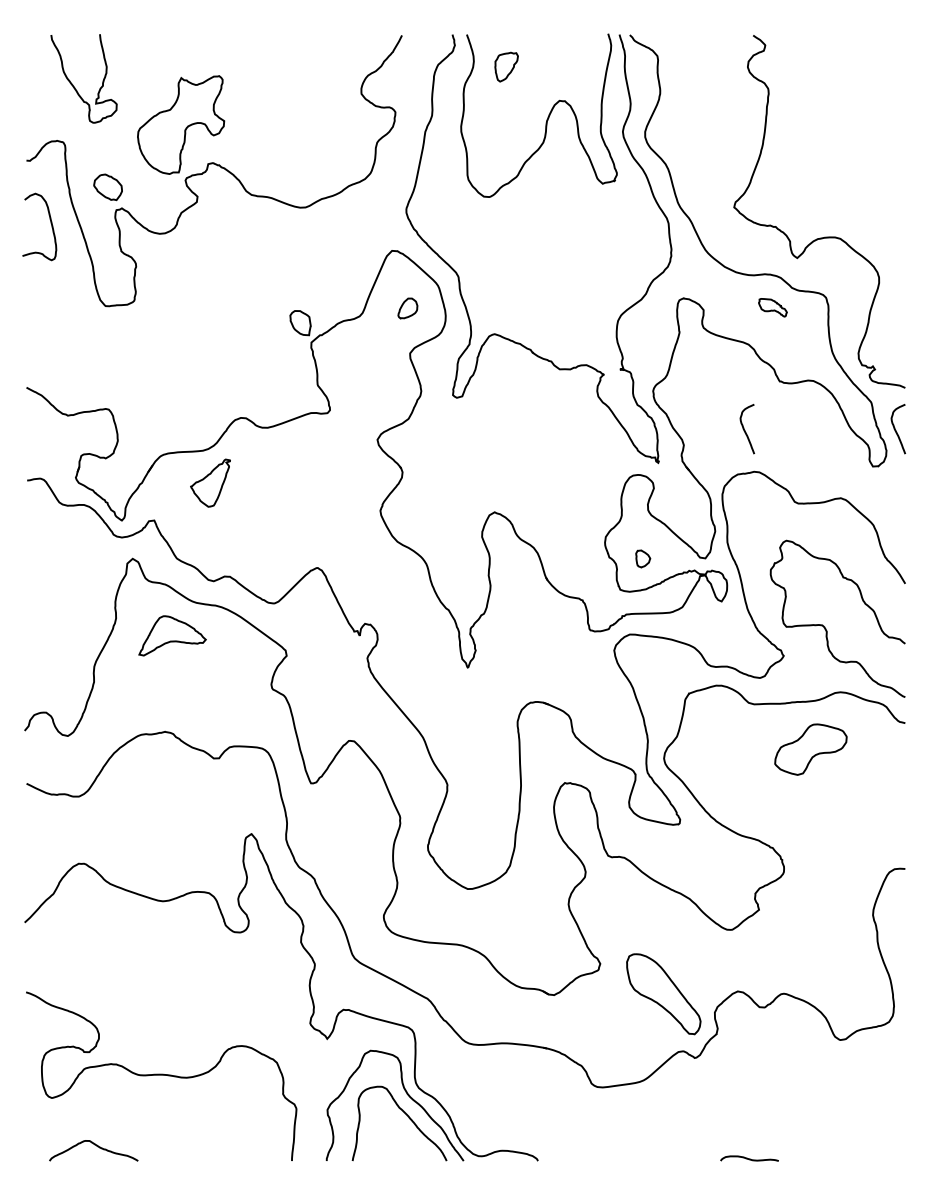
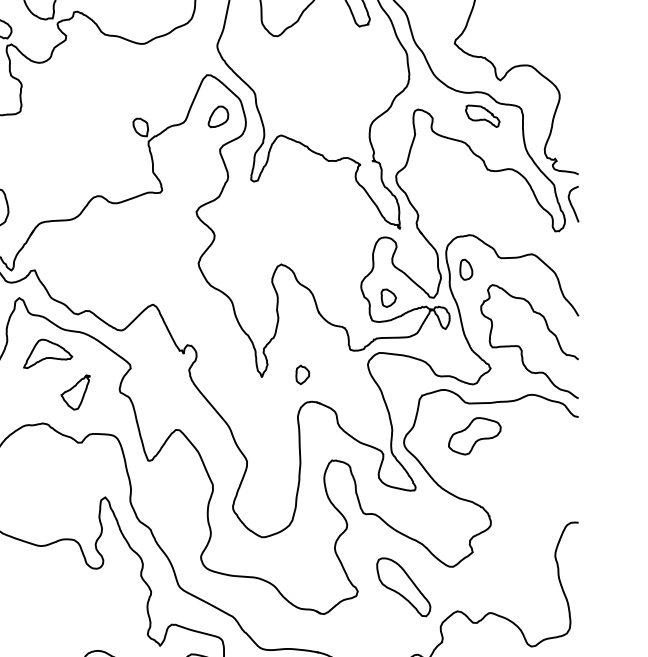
part: (772, 307) -> (482, 116), size x1.67
part: (407, 308) -> (218, 116), size x1.43
curve: (745, 430) -> (462, 205), removed
part: (210, 482) -> (75, 392), moved
part: (750, 519) -> (466, 269), added
part: (643, 558) -> (389, 297), size x1.43
part: (524, 664) -> (302, 374), added
part: (810, 749) -> (474, 436), moved
part: (663, 994) -> (403, 587), moved

